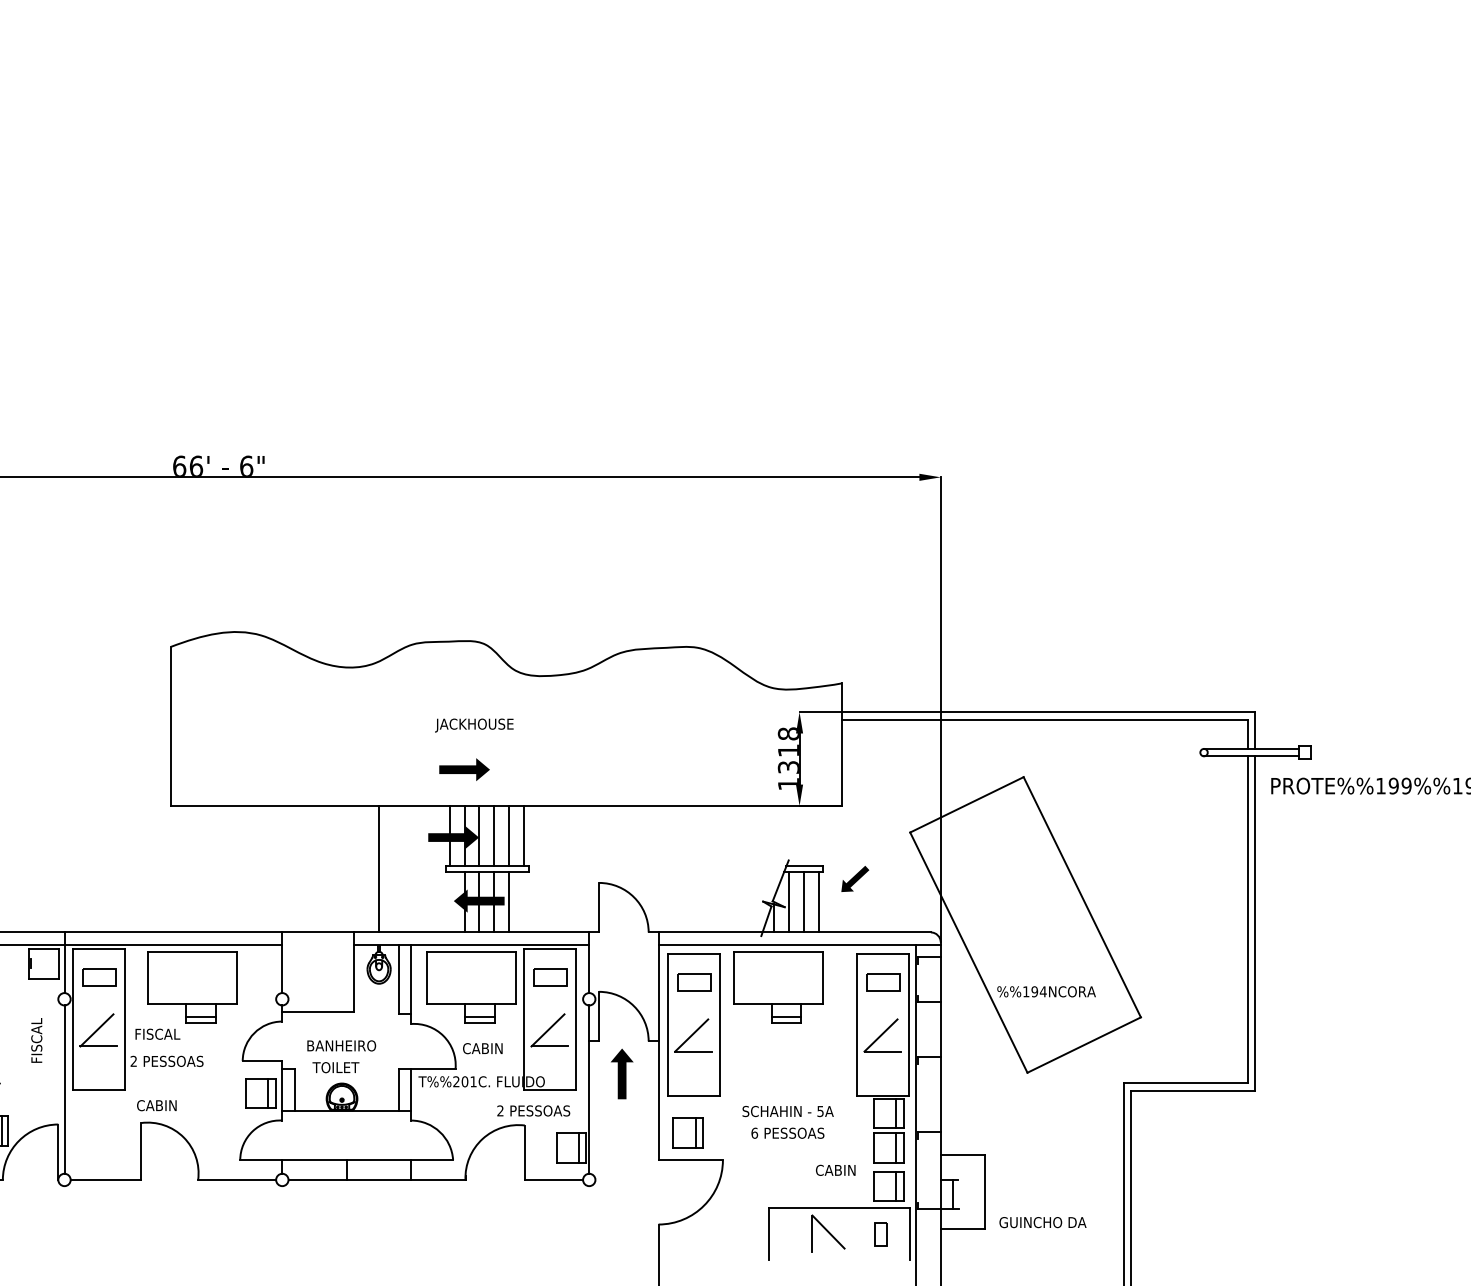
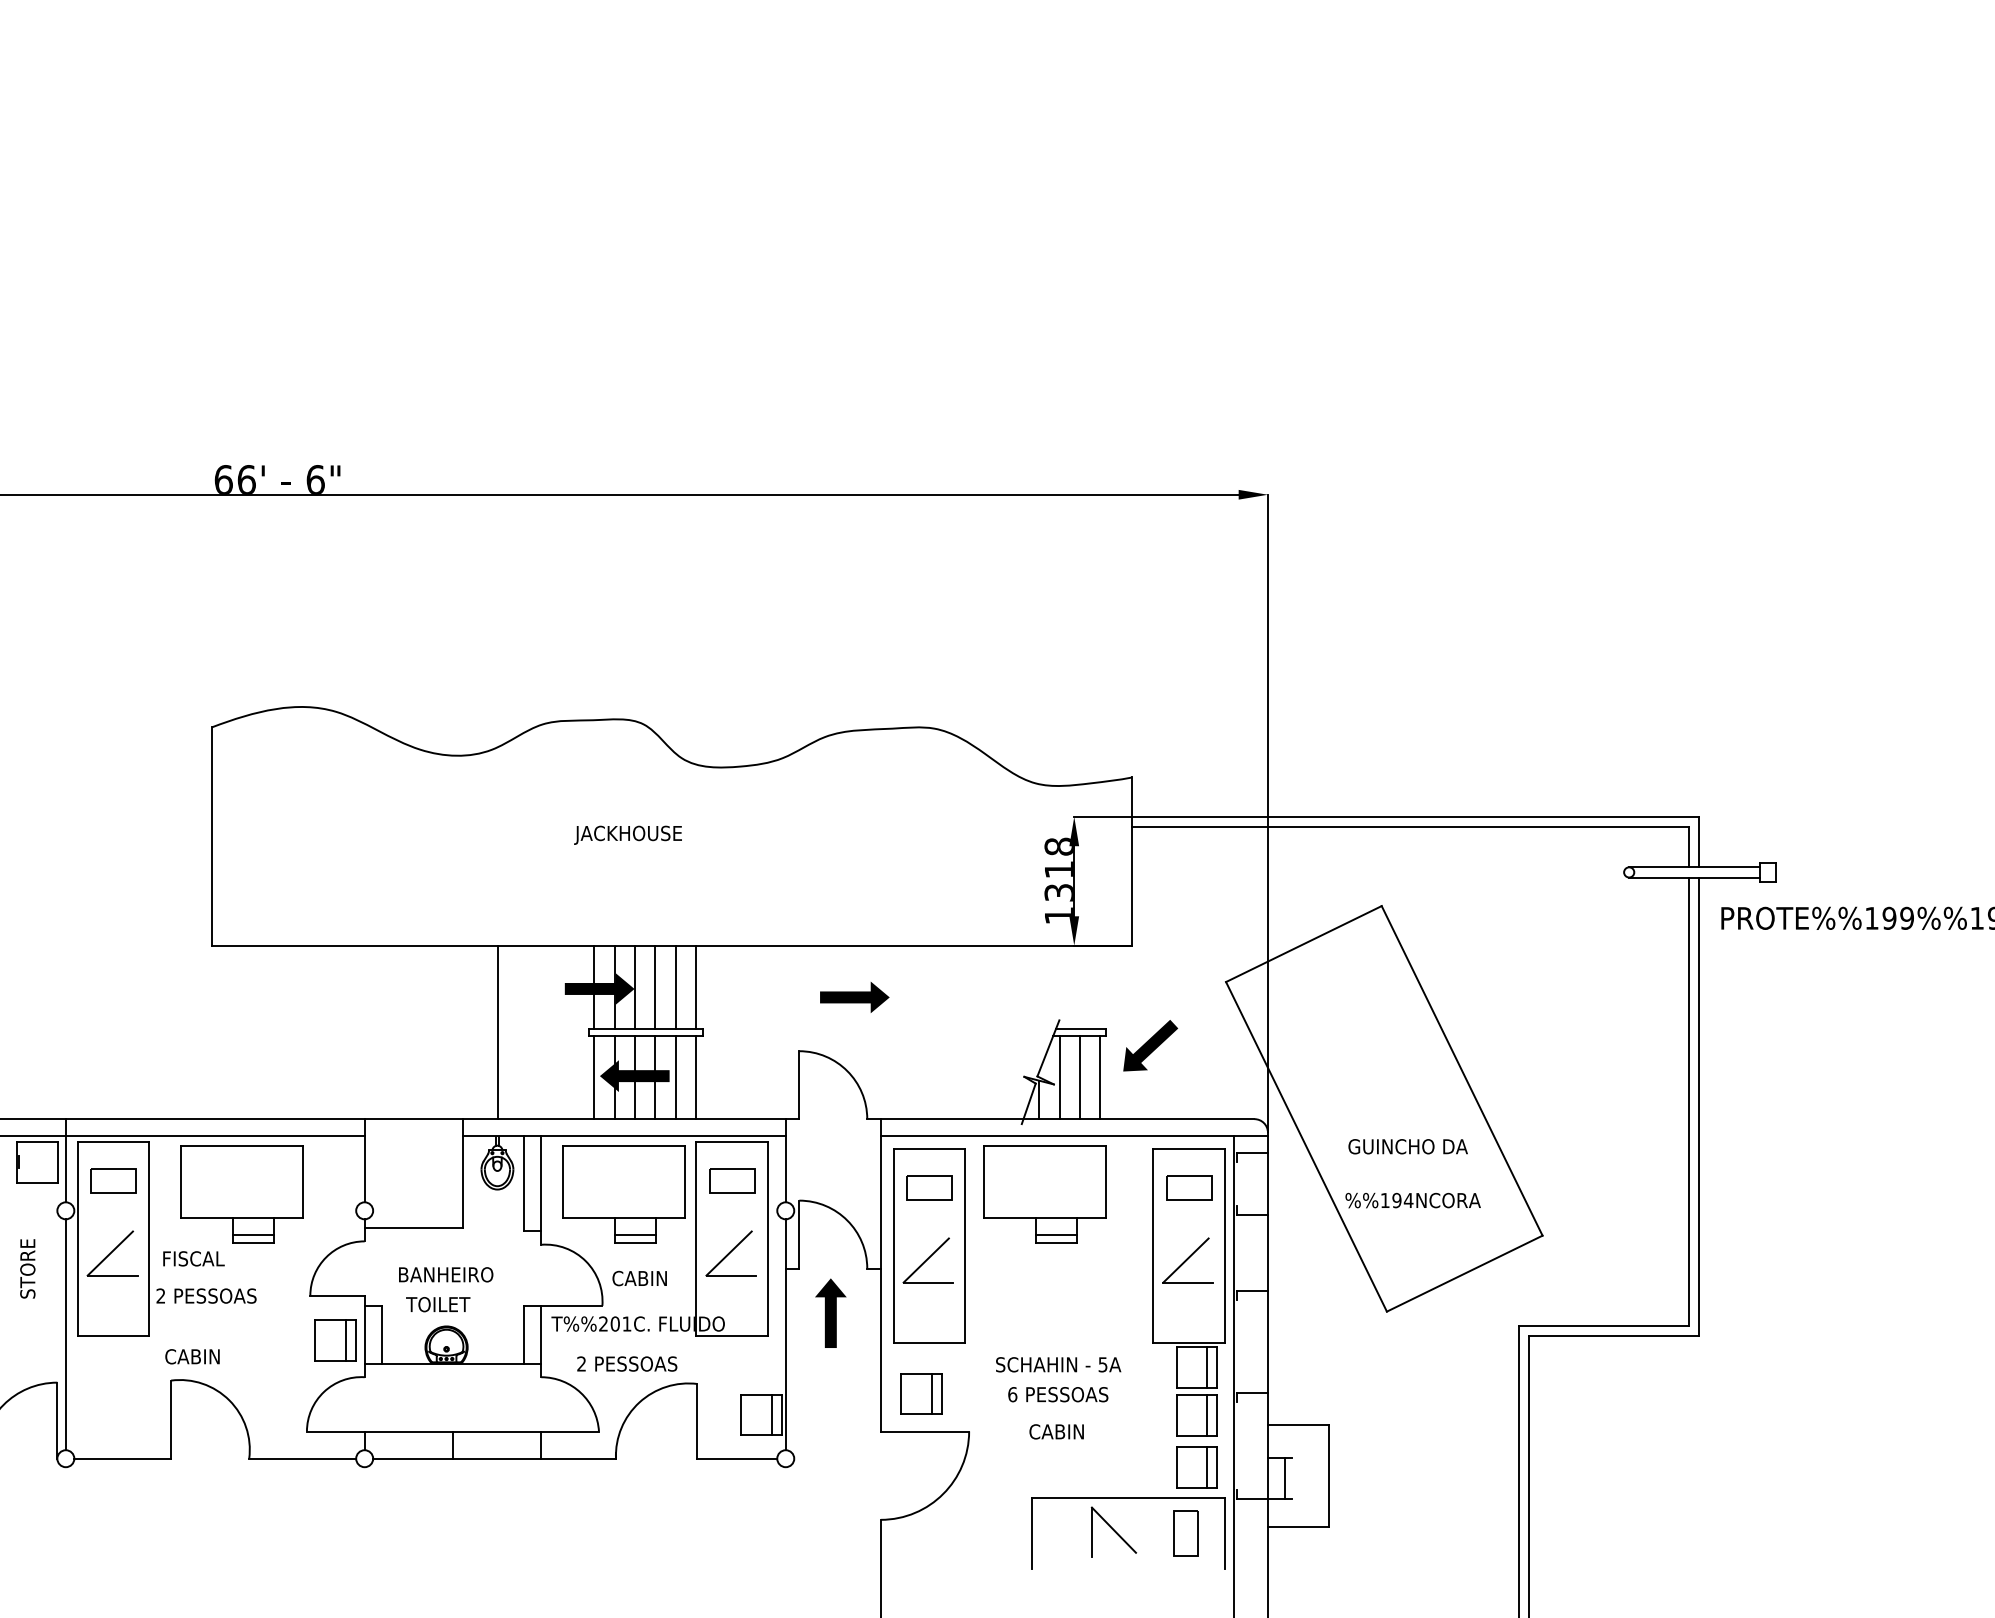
part: (464, 769) -> (854, 997), moved
part: (855, 878) -> (1151, 1045), size x1.43
line: (449, 901) -> (594, 1076), added
line: (524, 901) -> (696, 1076), added
text: (36, 1040) -> (27, 1267), FISCAL -> STORE
text: (533, 1110) -> (626, 1363), moved
text: (835, 1169) -> (1056, 1430), moved
text: (1042, 1222) -> (1407, 1146), moved
part: (881, 1234) -> (1186, 1533), size x1.43

